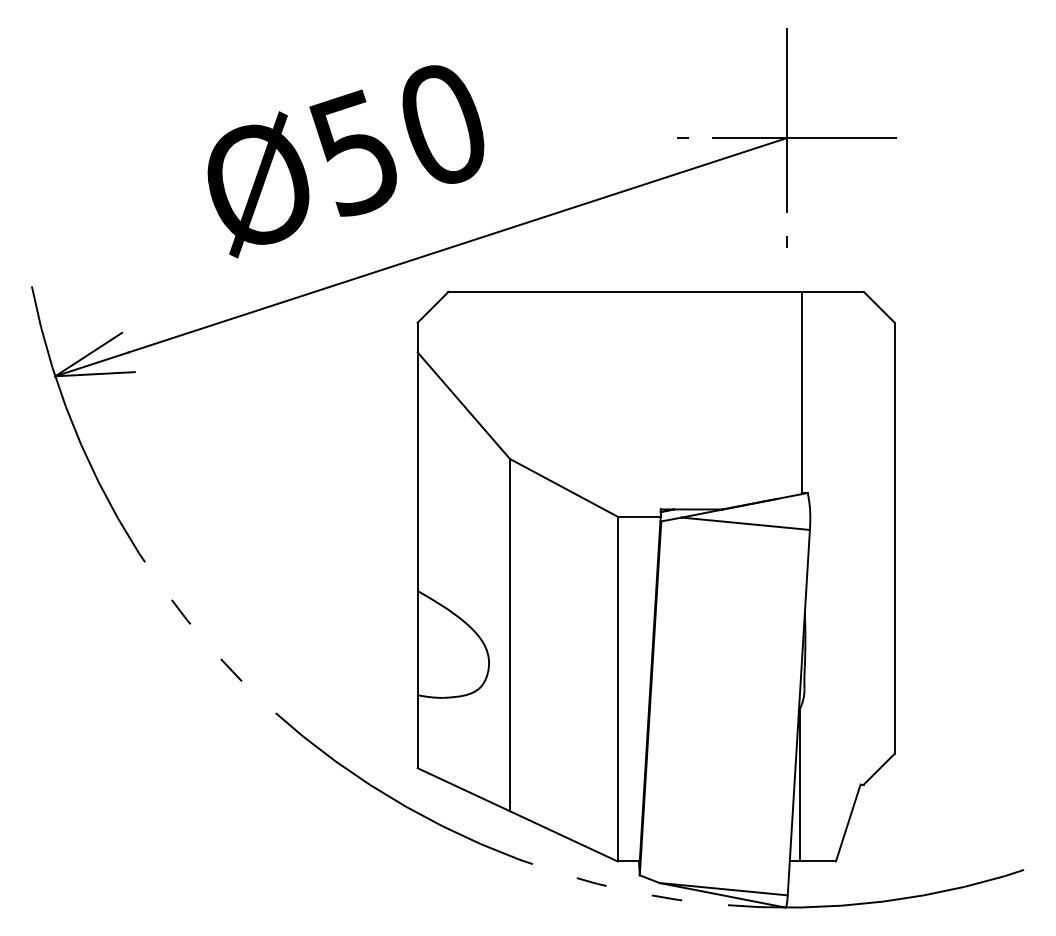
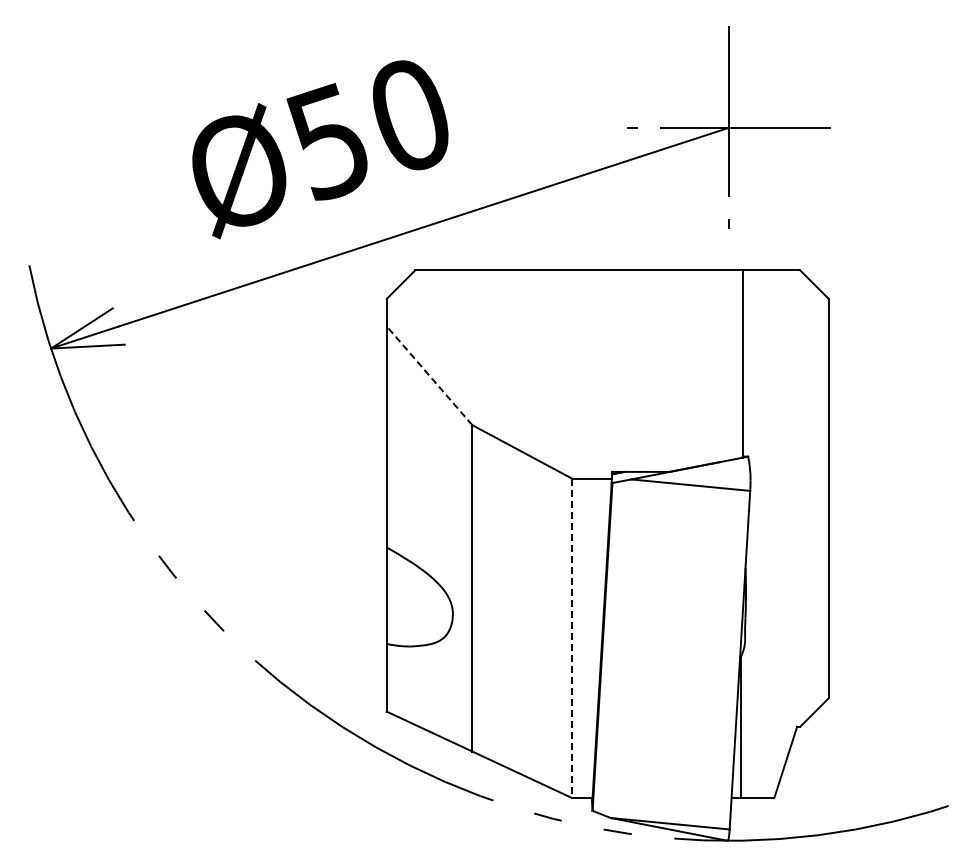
line: (463, 405) -> (429, 375), solid -> dashed
line: (618, 689) -> (572, 638), solid -> dashed

